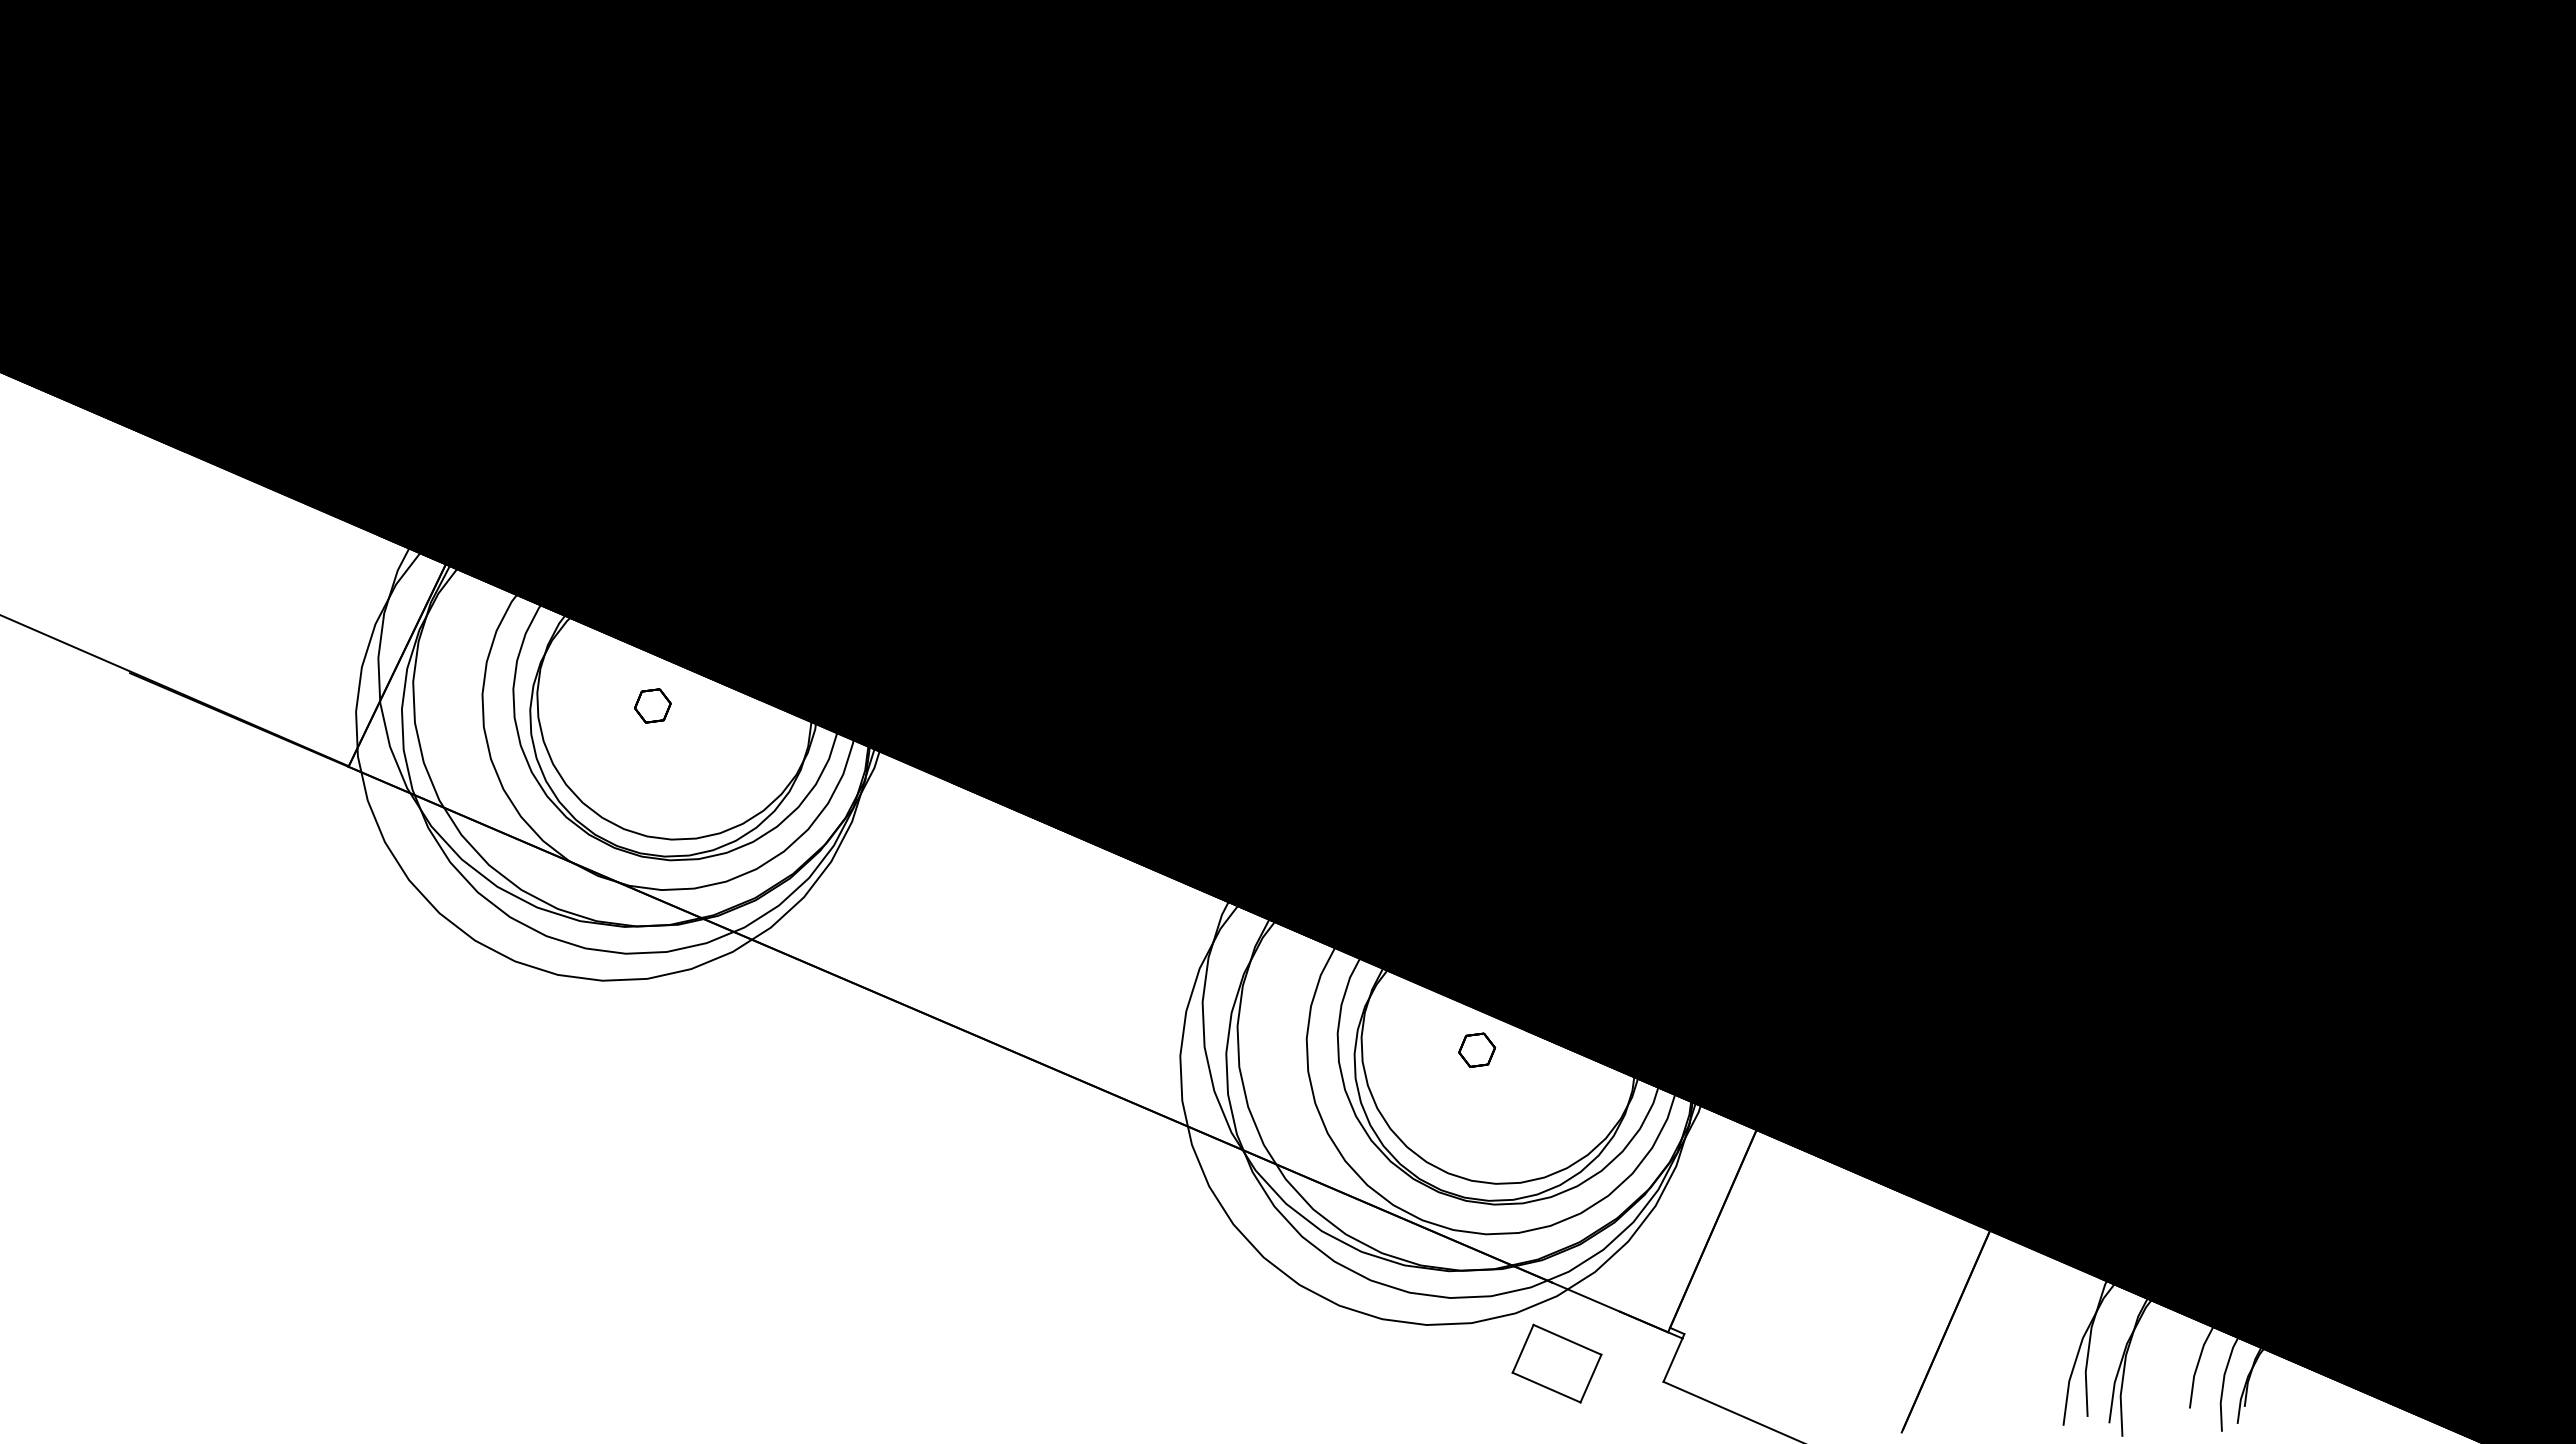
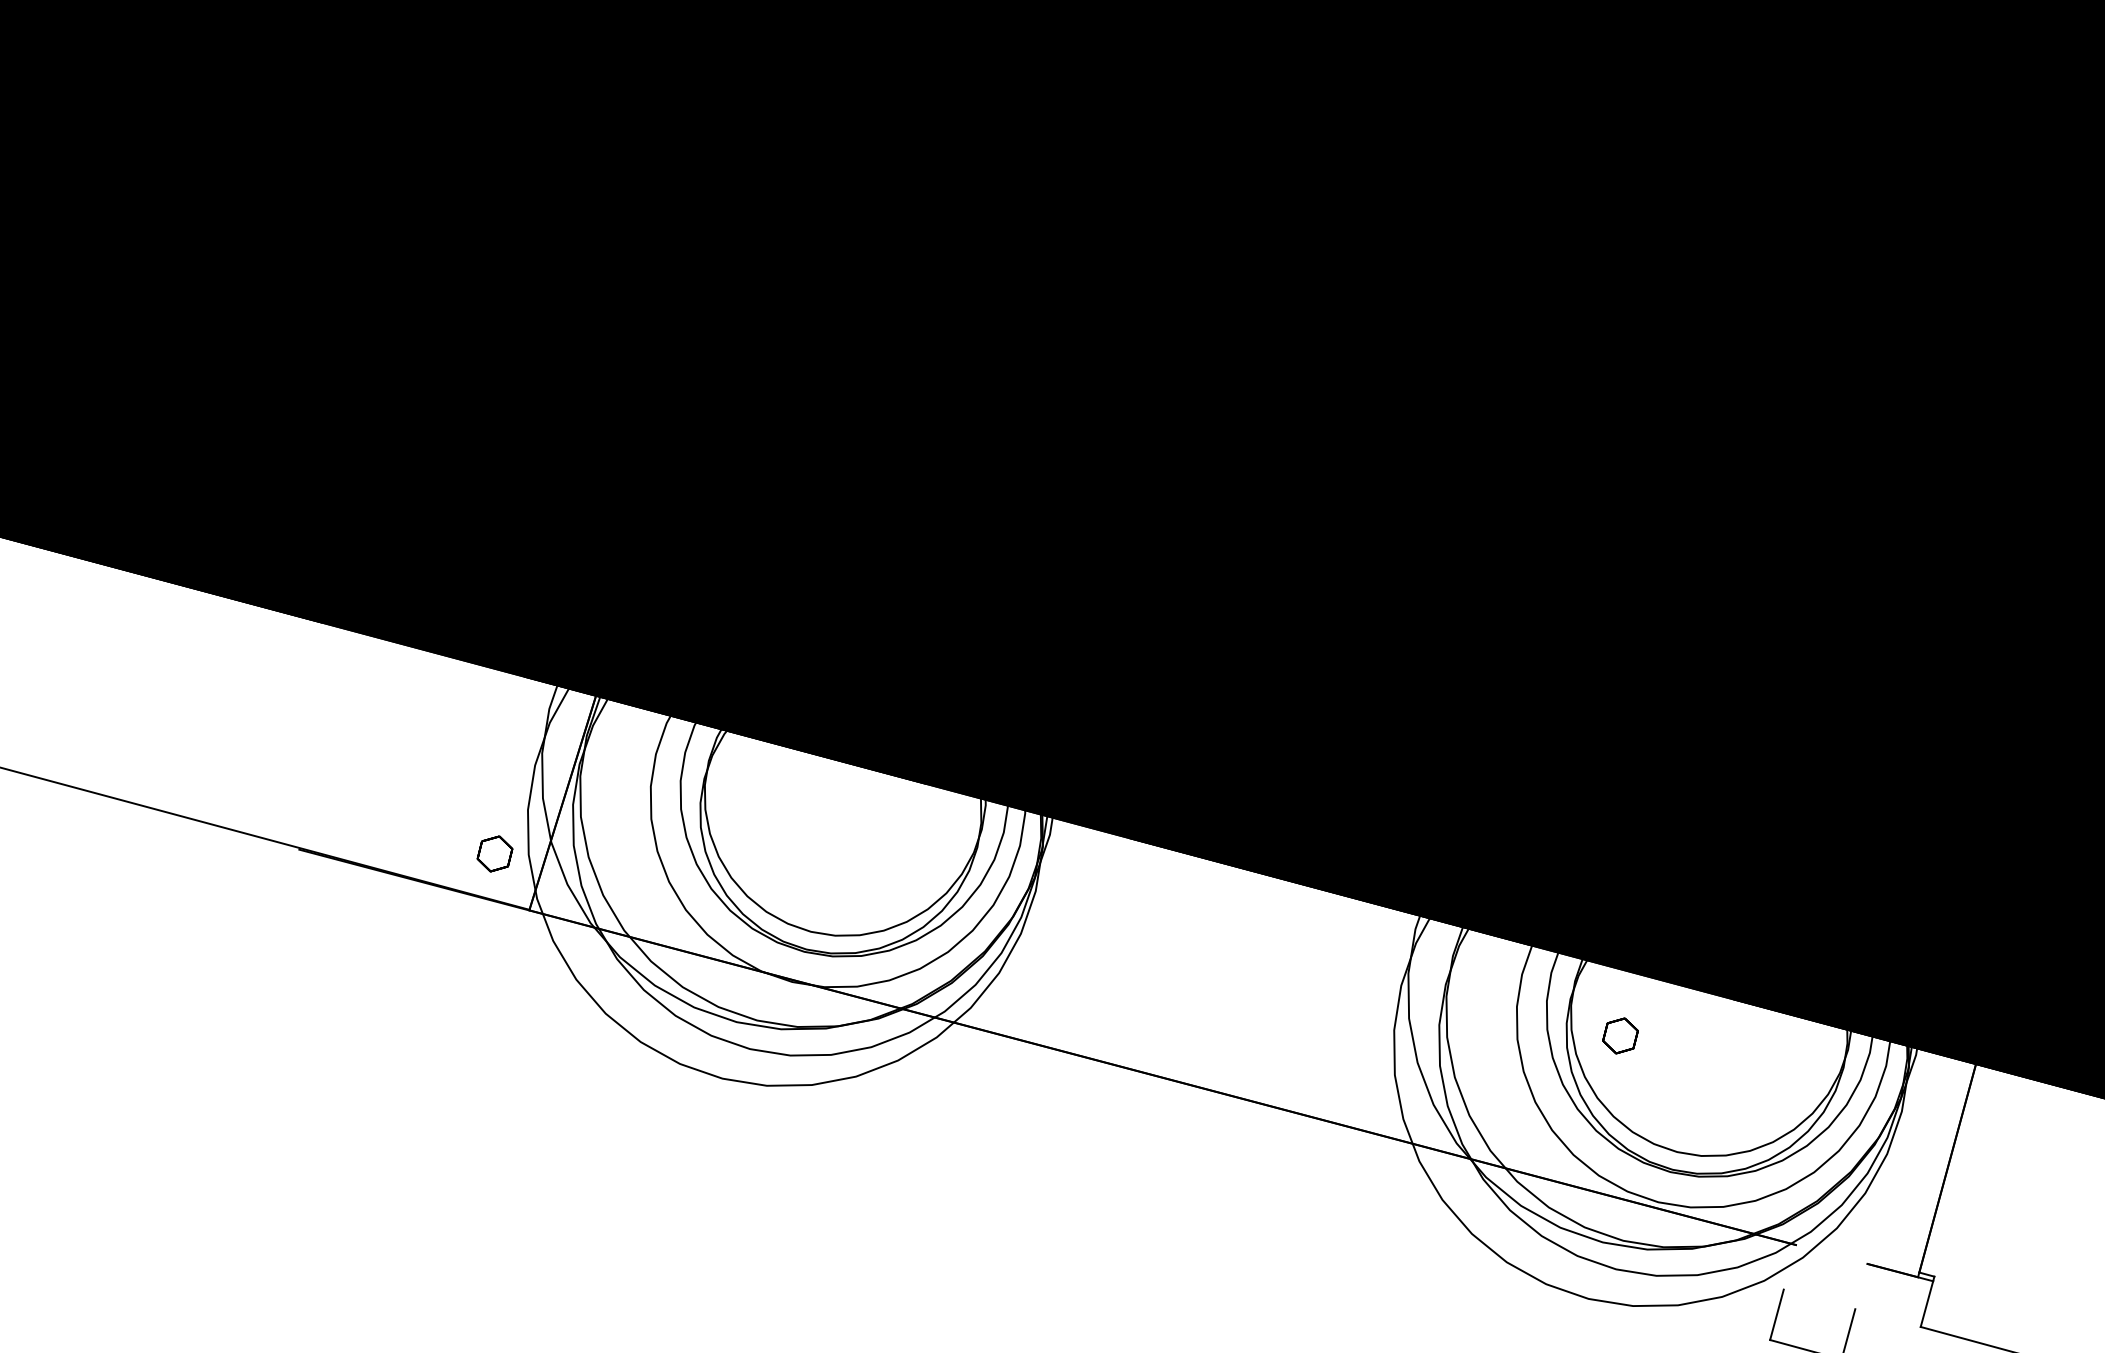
part: (652, 705) -> (494, 853), moved
part: (1477, 1049) -> (1620, 1035), moved
line: (1586, 1296) -> (1832, 1253), removed
line: (1567, 1339) -> (1819, 1299), removed

